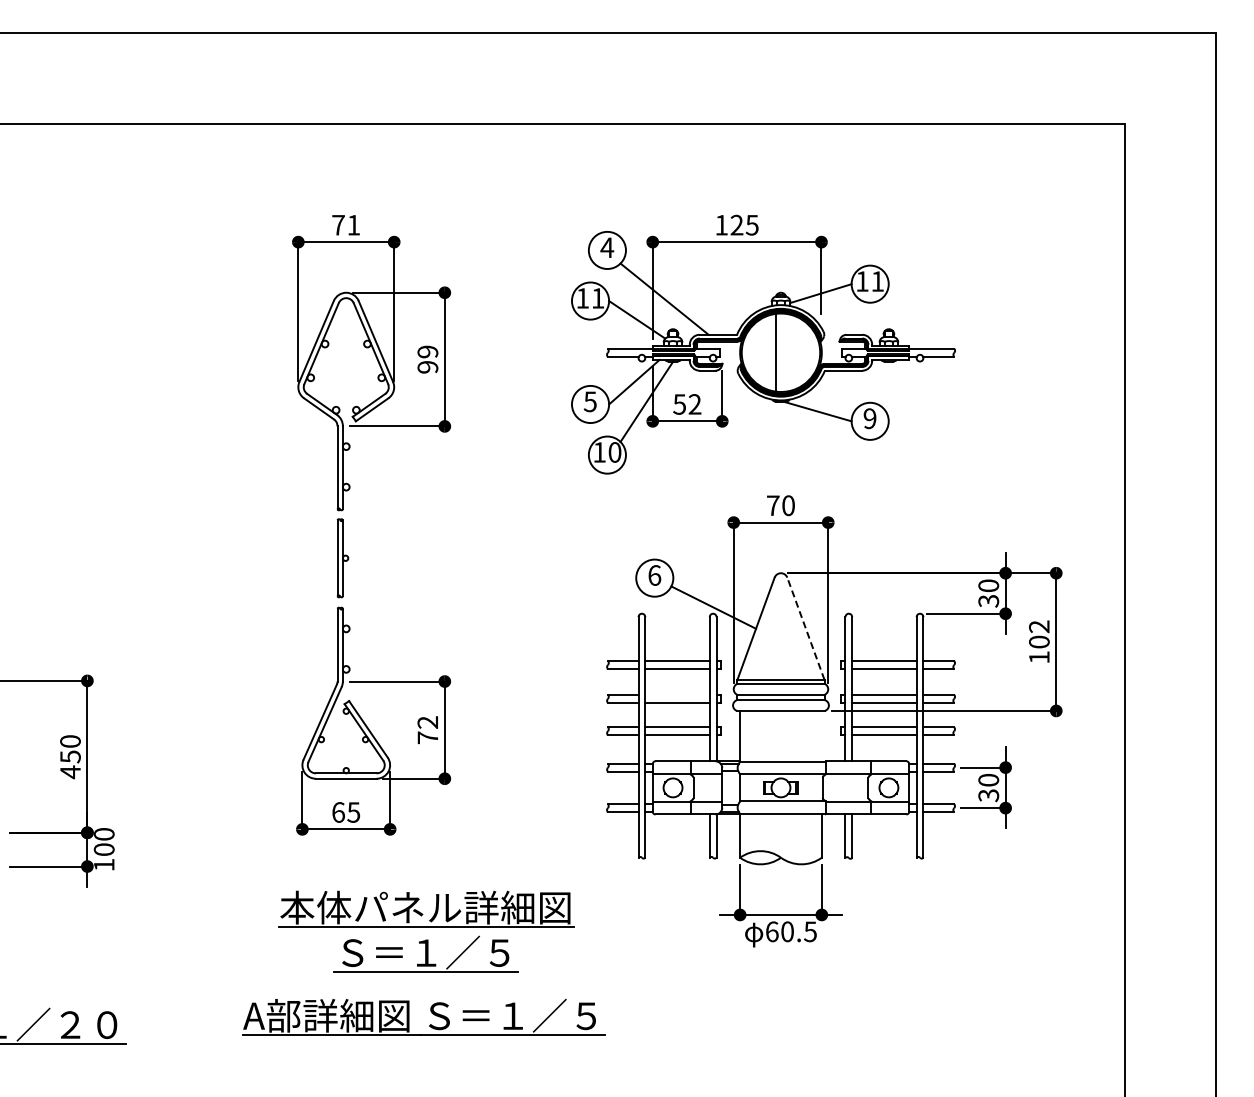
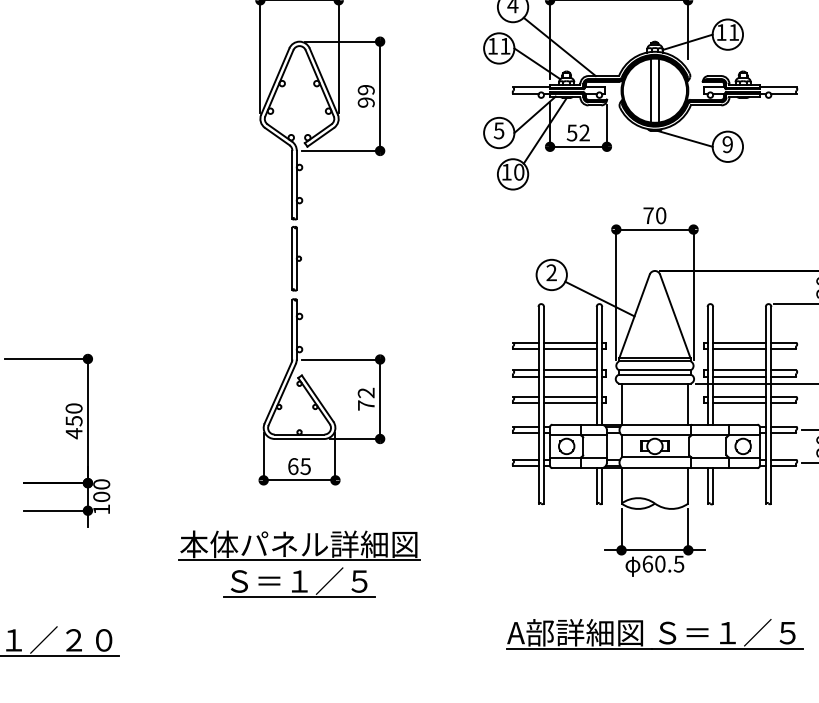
line: (786, 352) -> (659, 90), added
text: (654, 575) -> (551, 272), 6 -> 2
line: (805, 628) -> (674, 316), dashed -> solid
line: (677, 694) -> (570, 370), added
line: (821, 735) -> (688, 403), added
part: (426, 931) -> (299, 563), moved
part: (431, 1013) -> (661, 630), moved

